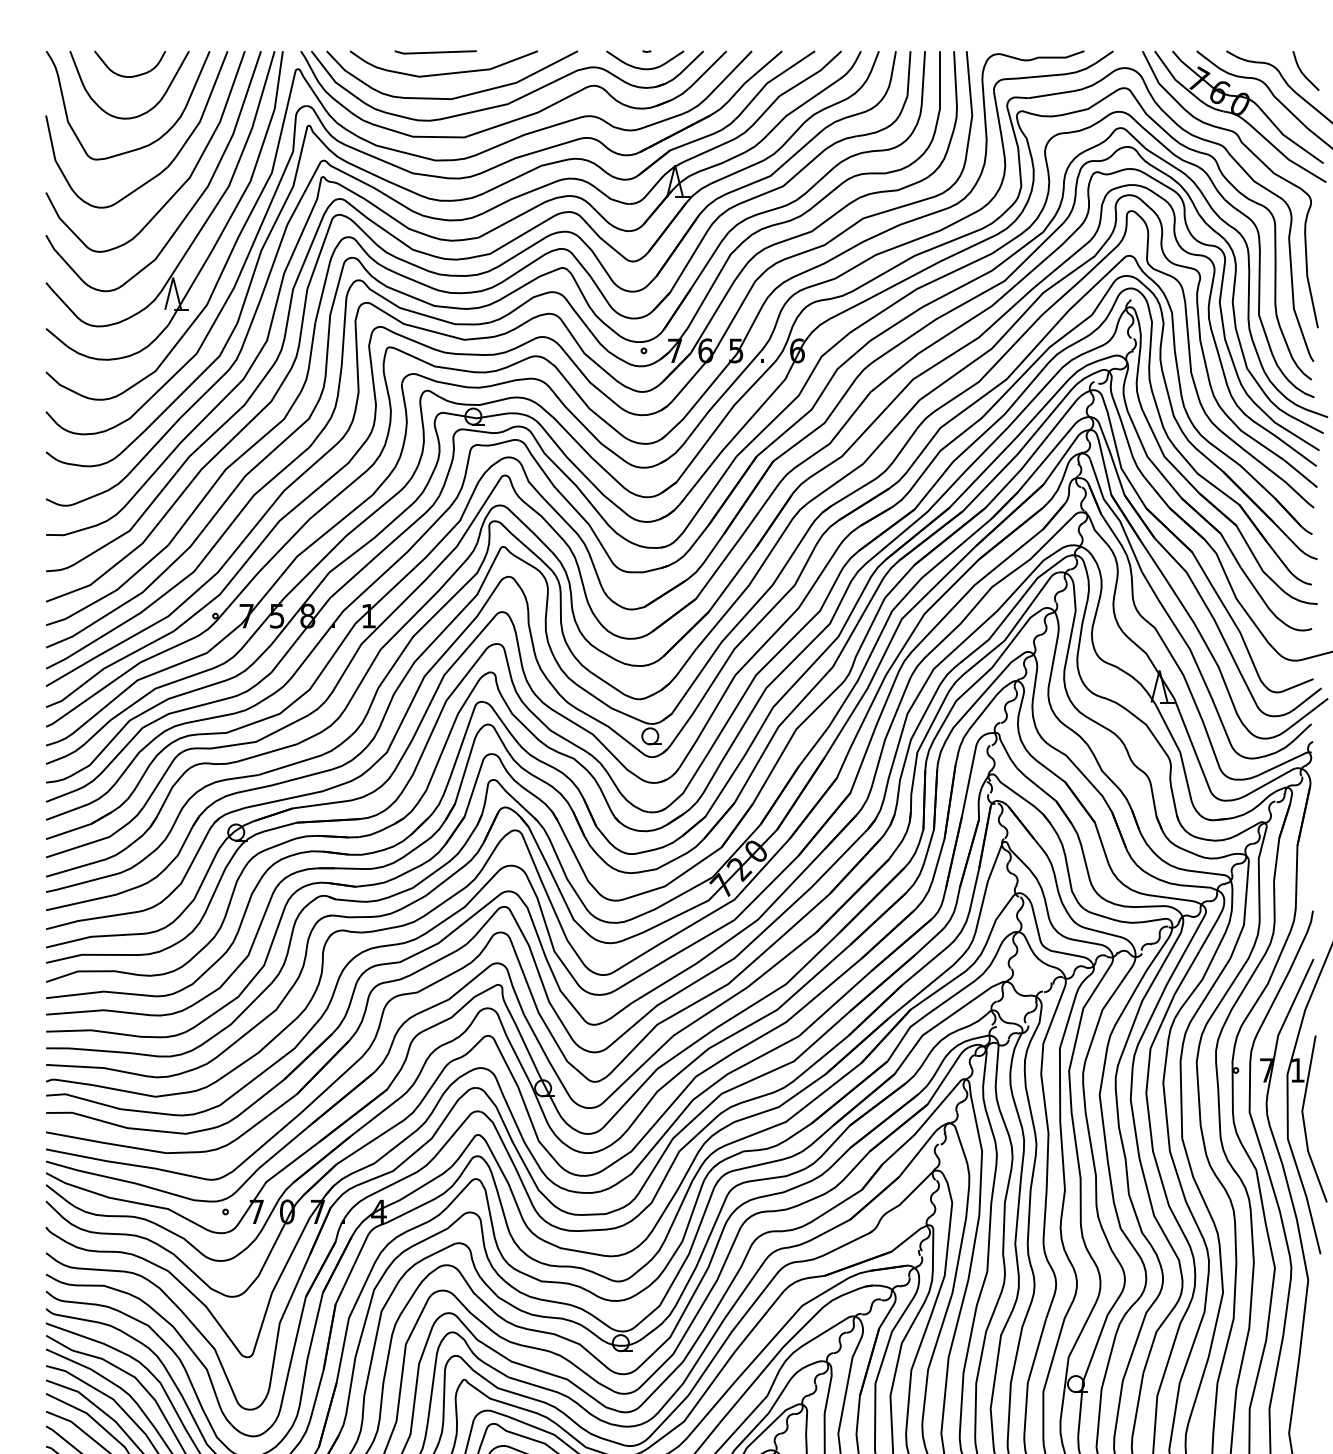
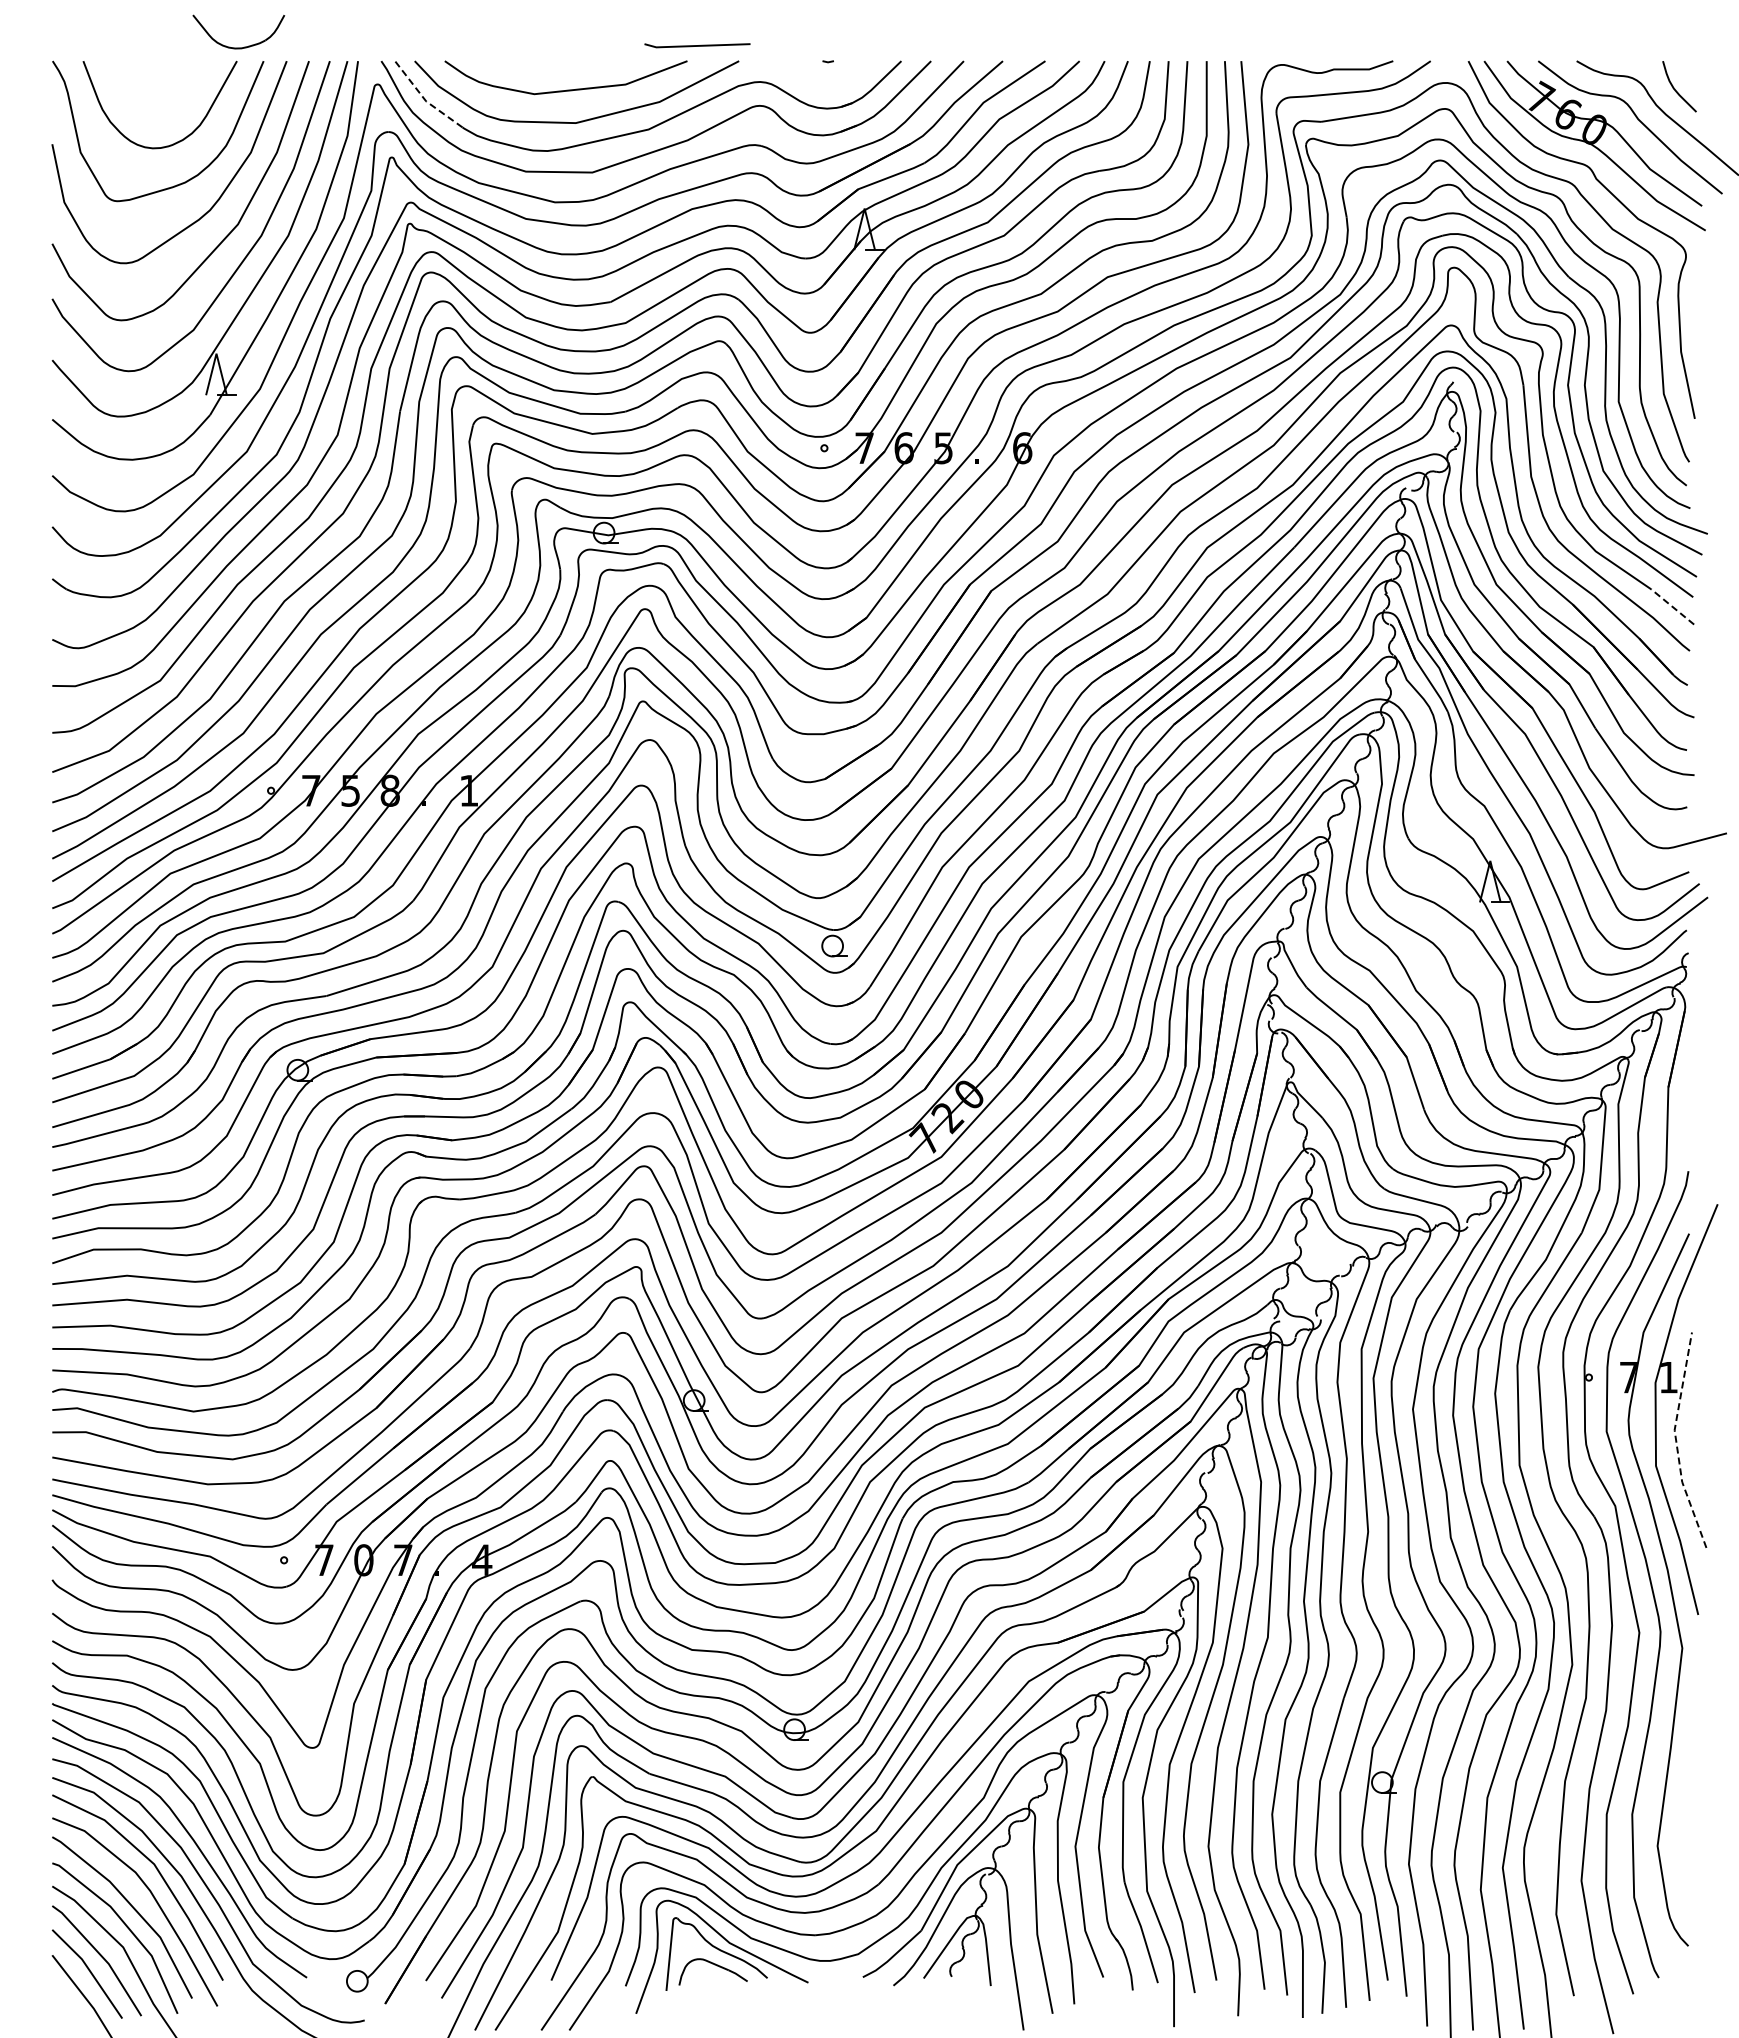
line: (435, 52) -> (697, 45), moved
curve: (644, 68) -> (825, 83), removed
part: (129, 76) -> (238, 47), moved
line: (334, 80) -> (424, 99), solid -> dashed
line: (1300, 473) -> (1672, 606), solid -> dashed
line: (1303, 1119) -> (1676, 1441), solid -> dashed

